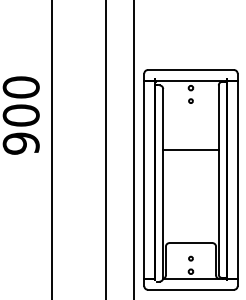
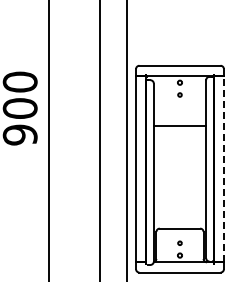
line: (190, 149) -> (179, 125), moved
line: (237, 179) -> (223, 168), solid -> dashed

